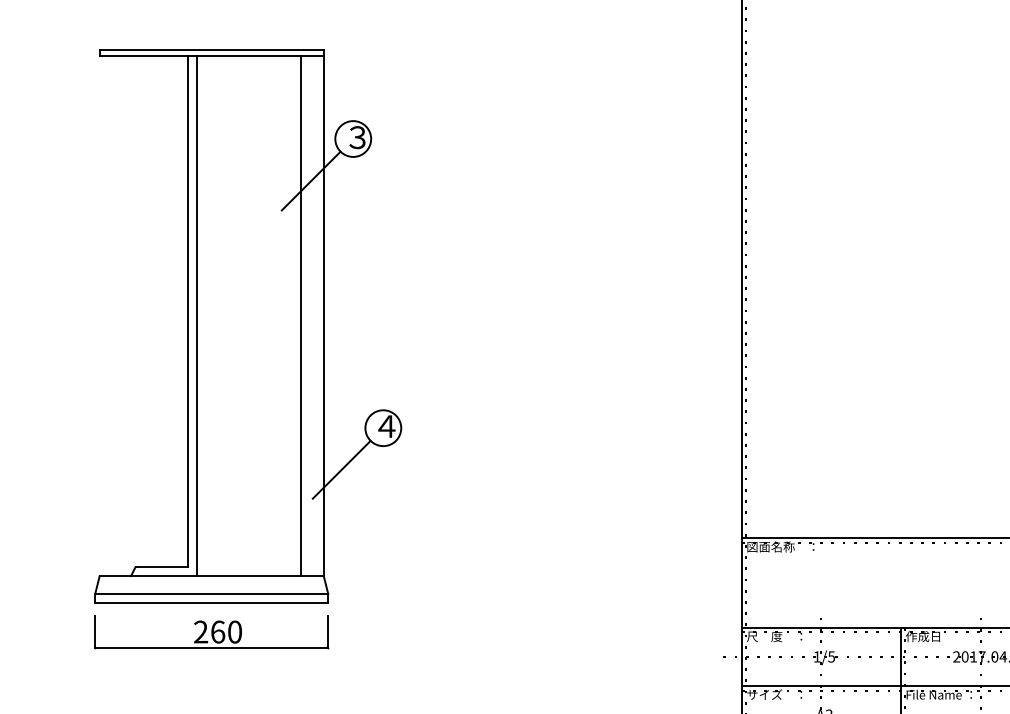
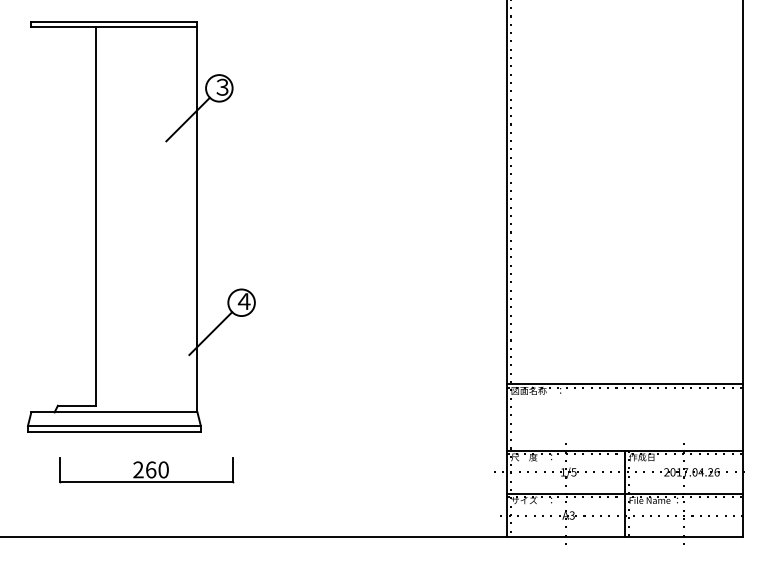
line: (197, 315) -> (103, 219), removed
line: (300, 315) -> (180, 219), removed
part: (211, 632) -> (146, 470), moved

